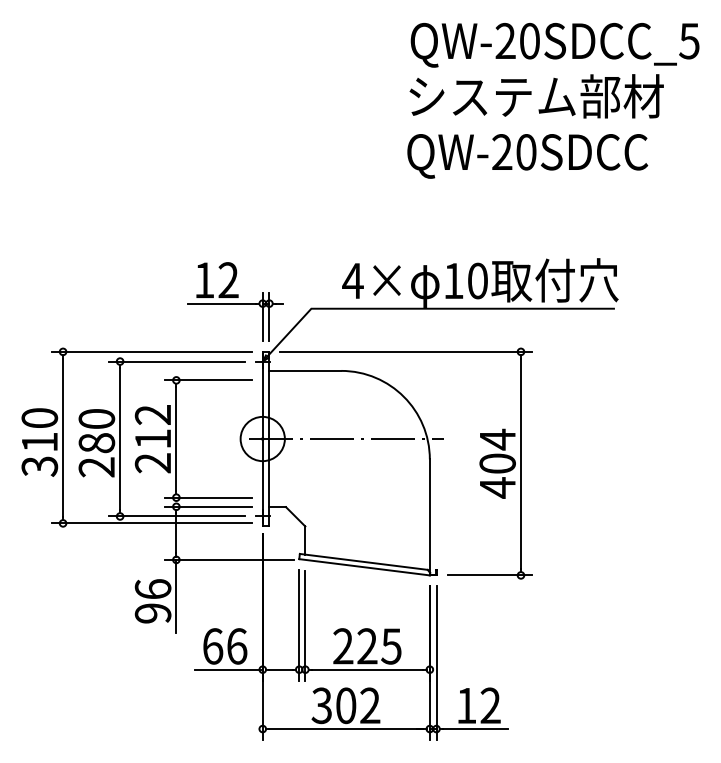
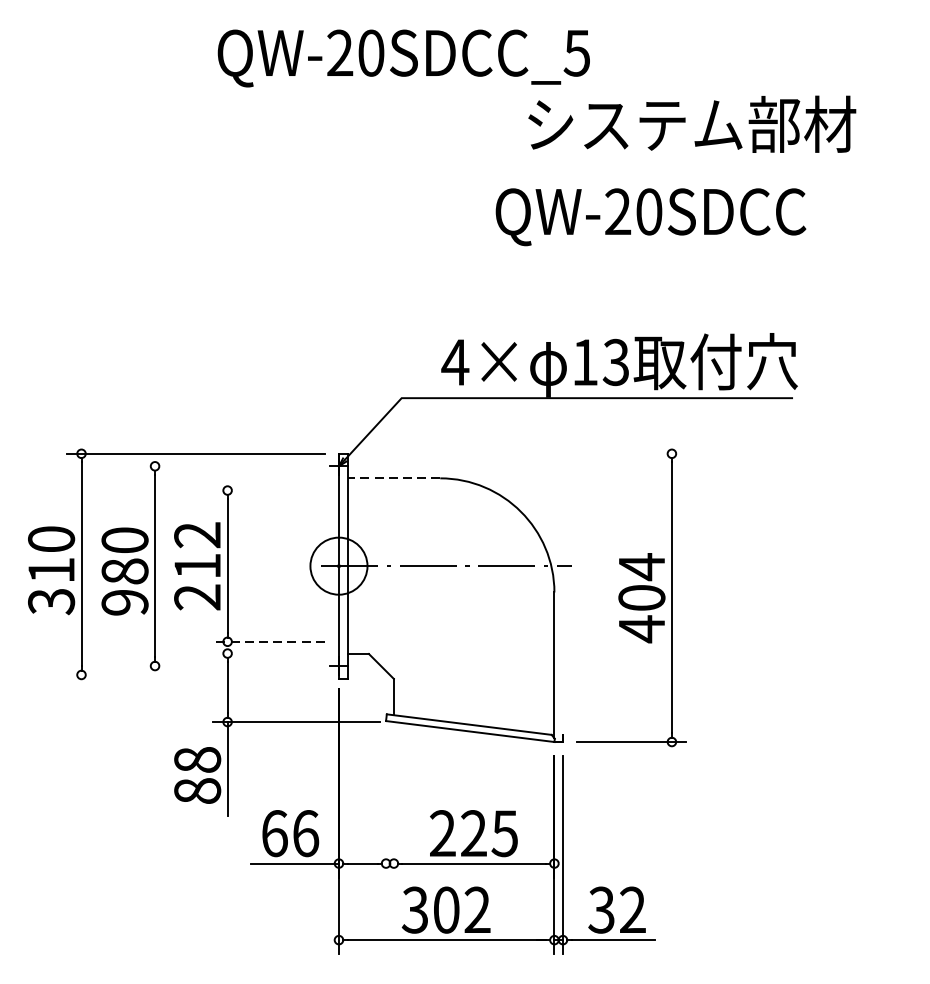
text: (554, 45) -> (403, 58), moved
text: (527, 156) -> (650, 217), moved
text: (477, 280) -> (615, 361), 10 -> 13
part: (235, 301) -> (303, 388), removed
line: (406, 351) -> (524, 453), removed
line: (176, 361) -> (227, 466), removed
line: (305, 370) -> (394, 477), solid -> dashed
line: (208, 380) -> (269, 490), removed
text: (97, 467) -> (125, 602), 280 -> 980
line: (208, 497) -> (269, 641), solid -> dashed
line: (208, 506) -> (269, 653), removed
line: (176, 516) -> (227, 666), removed
line: (151, 523) -> (195, 675), removed
text: (152, 601) -> (196, 775), 96 -> 88
line: (299, 625) -> (386, 806), removed
line: (305, 625) -> (394, 806), removed
text: (466, 705) -> (601, 909), 12 -> 32

